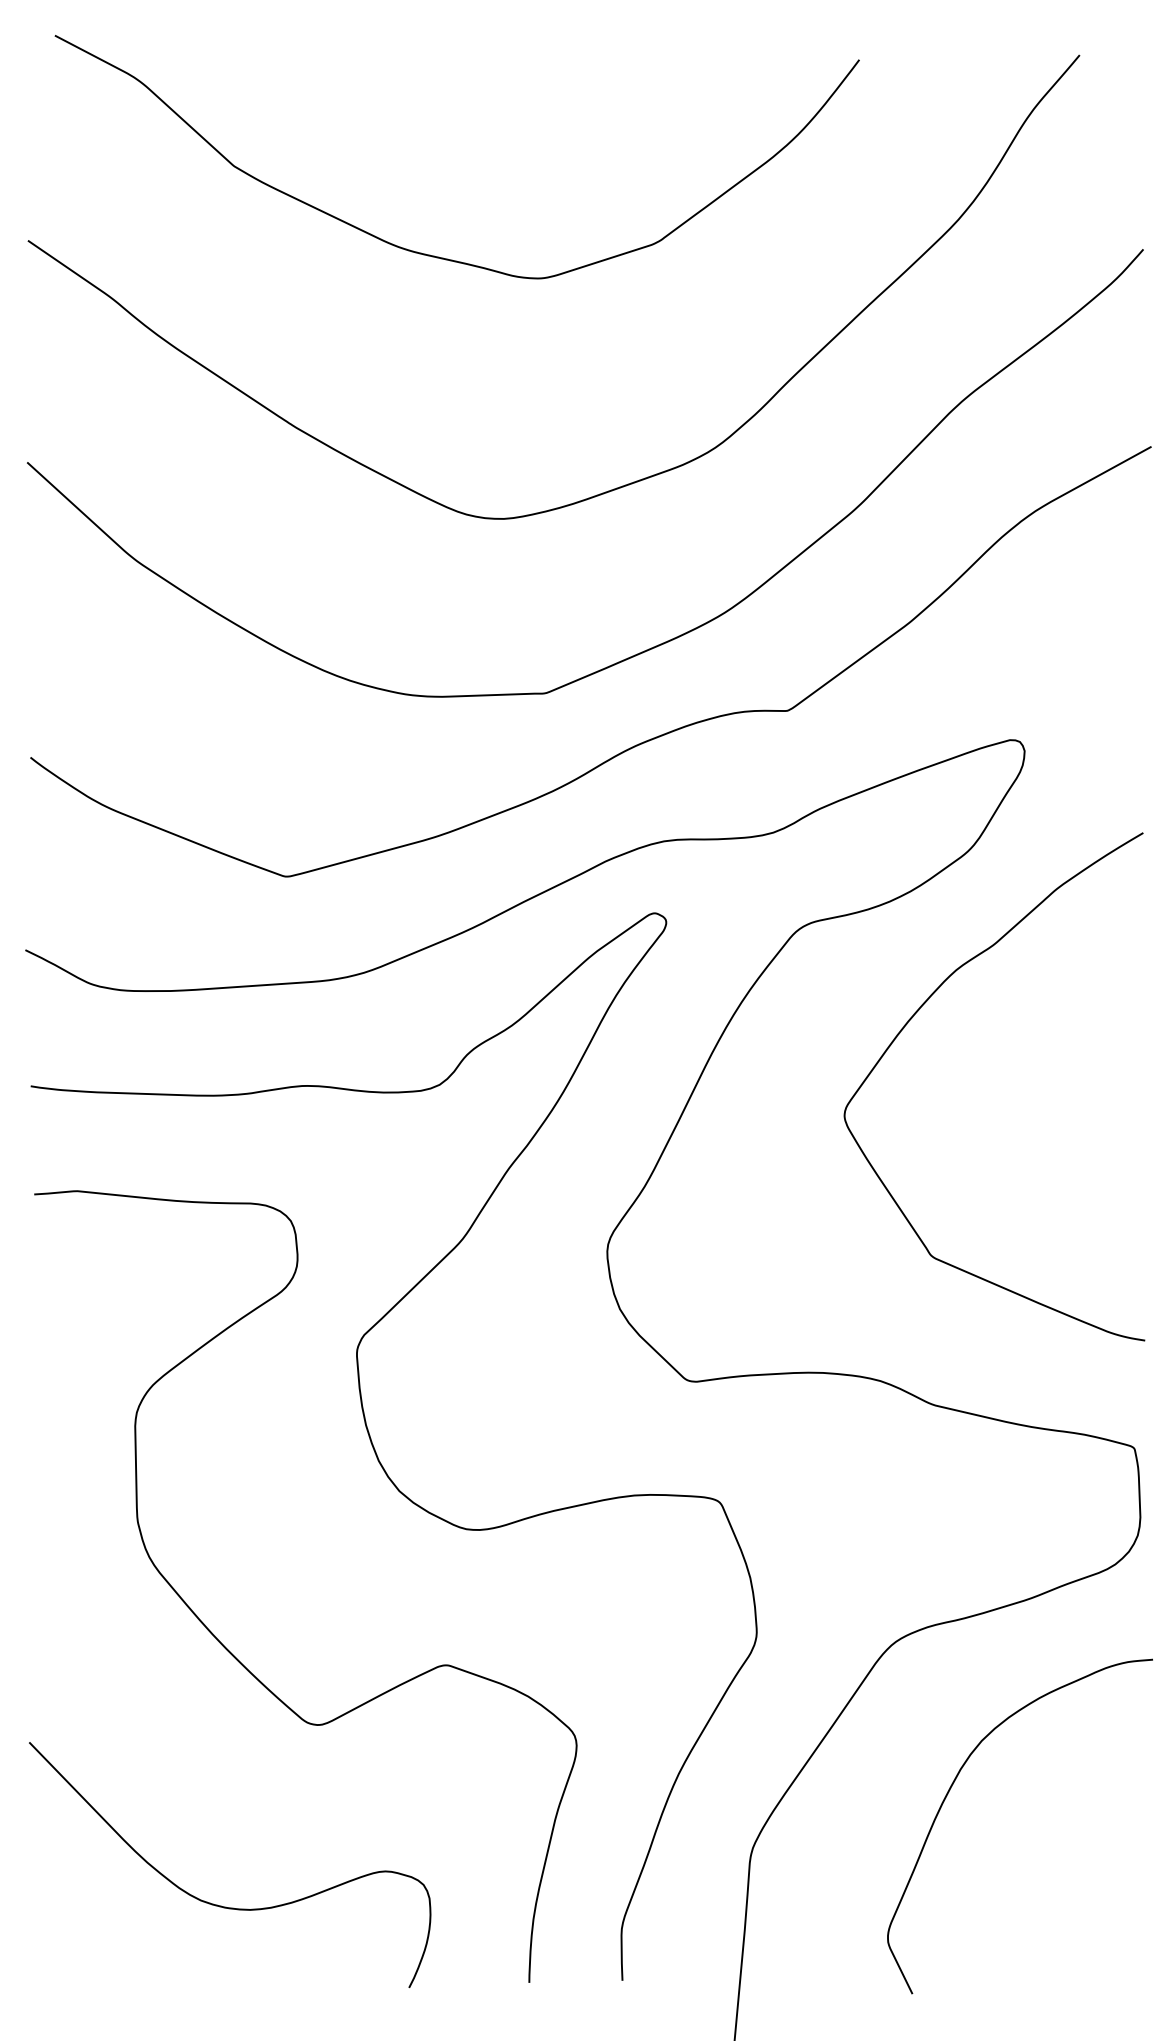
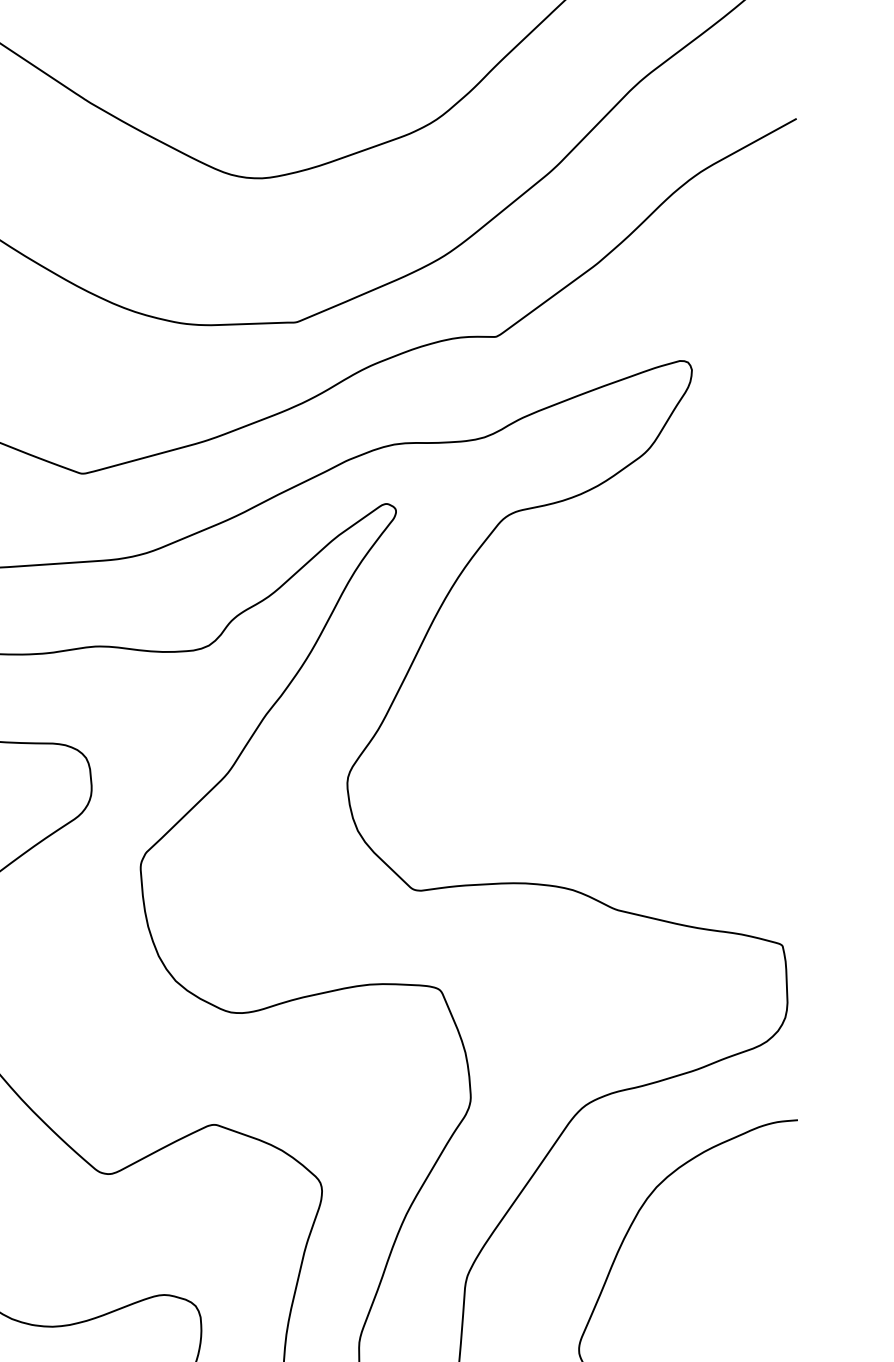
curve: (913, 1017) -> (600, 589), removed

